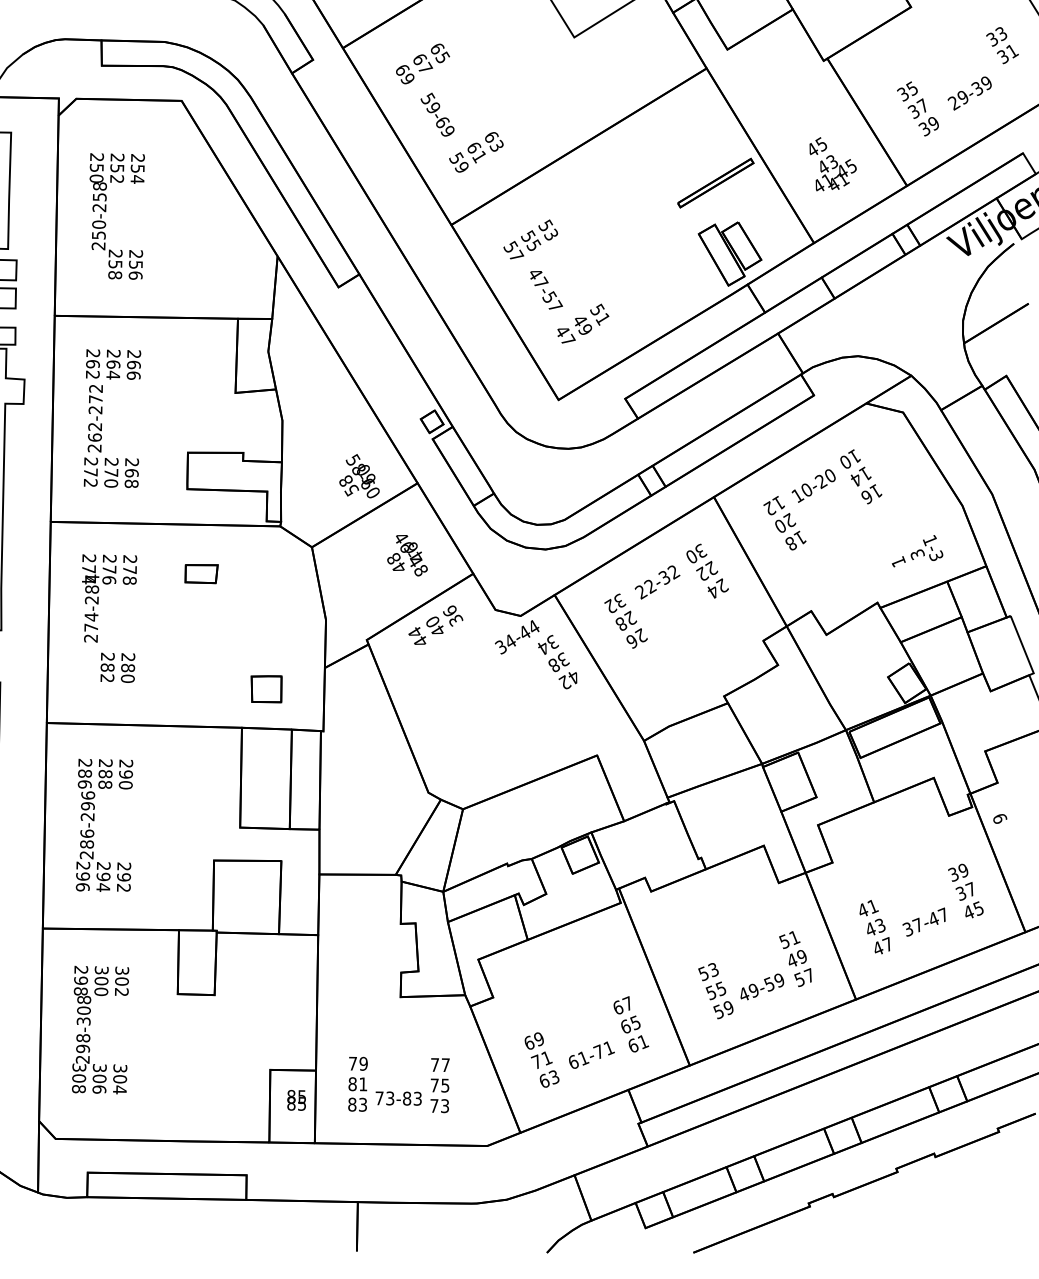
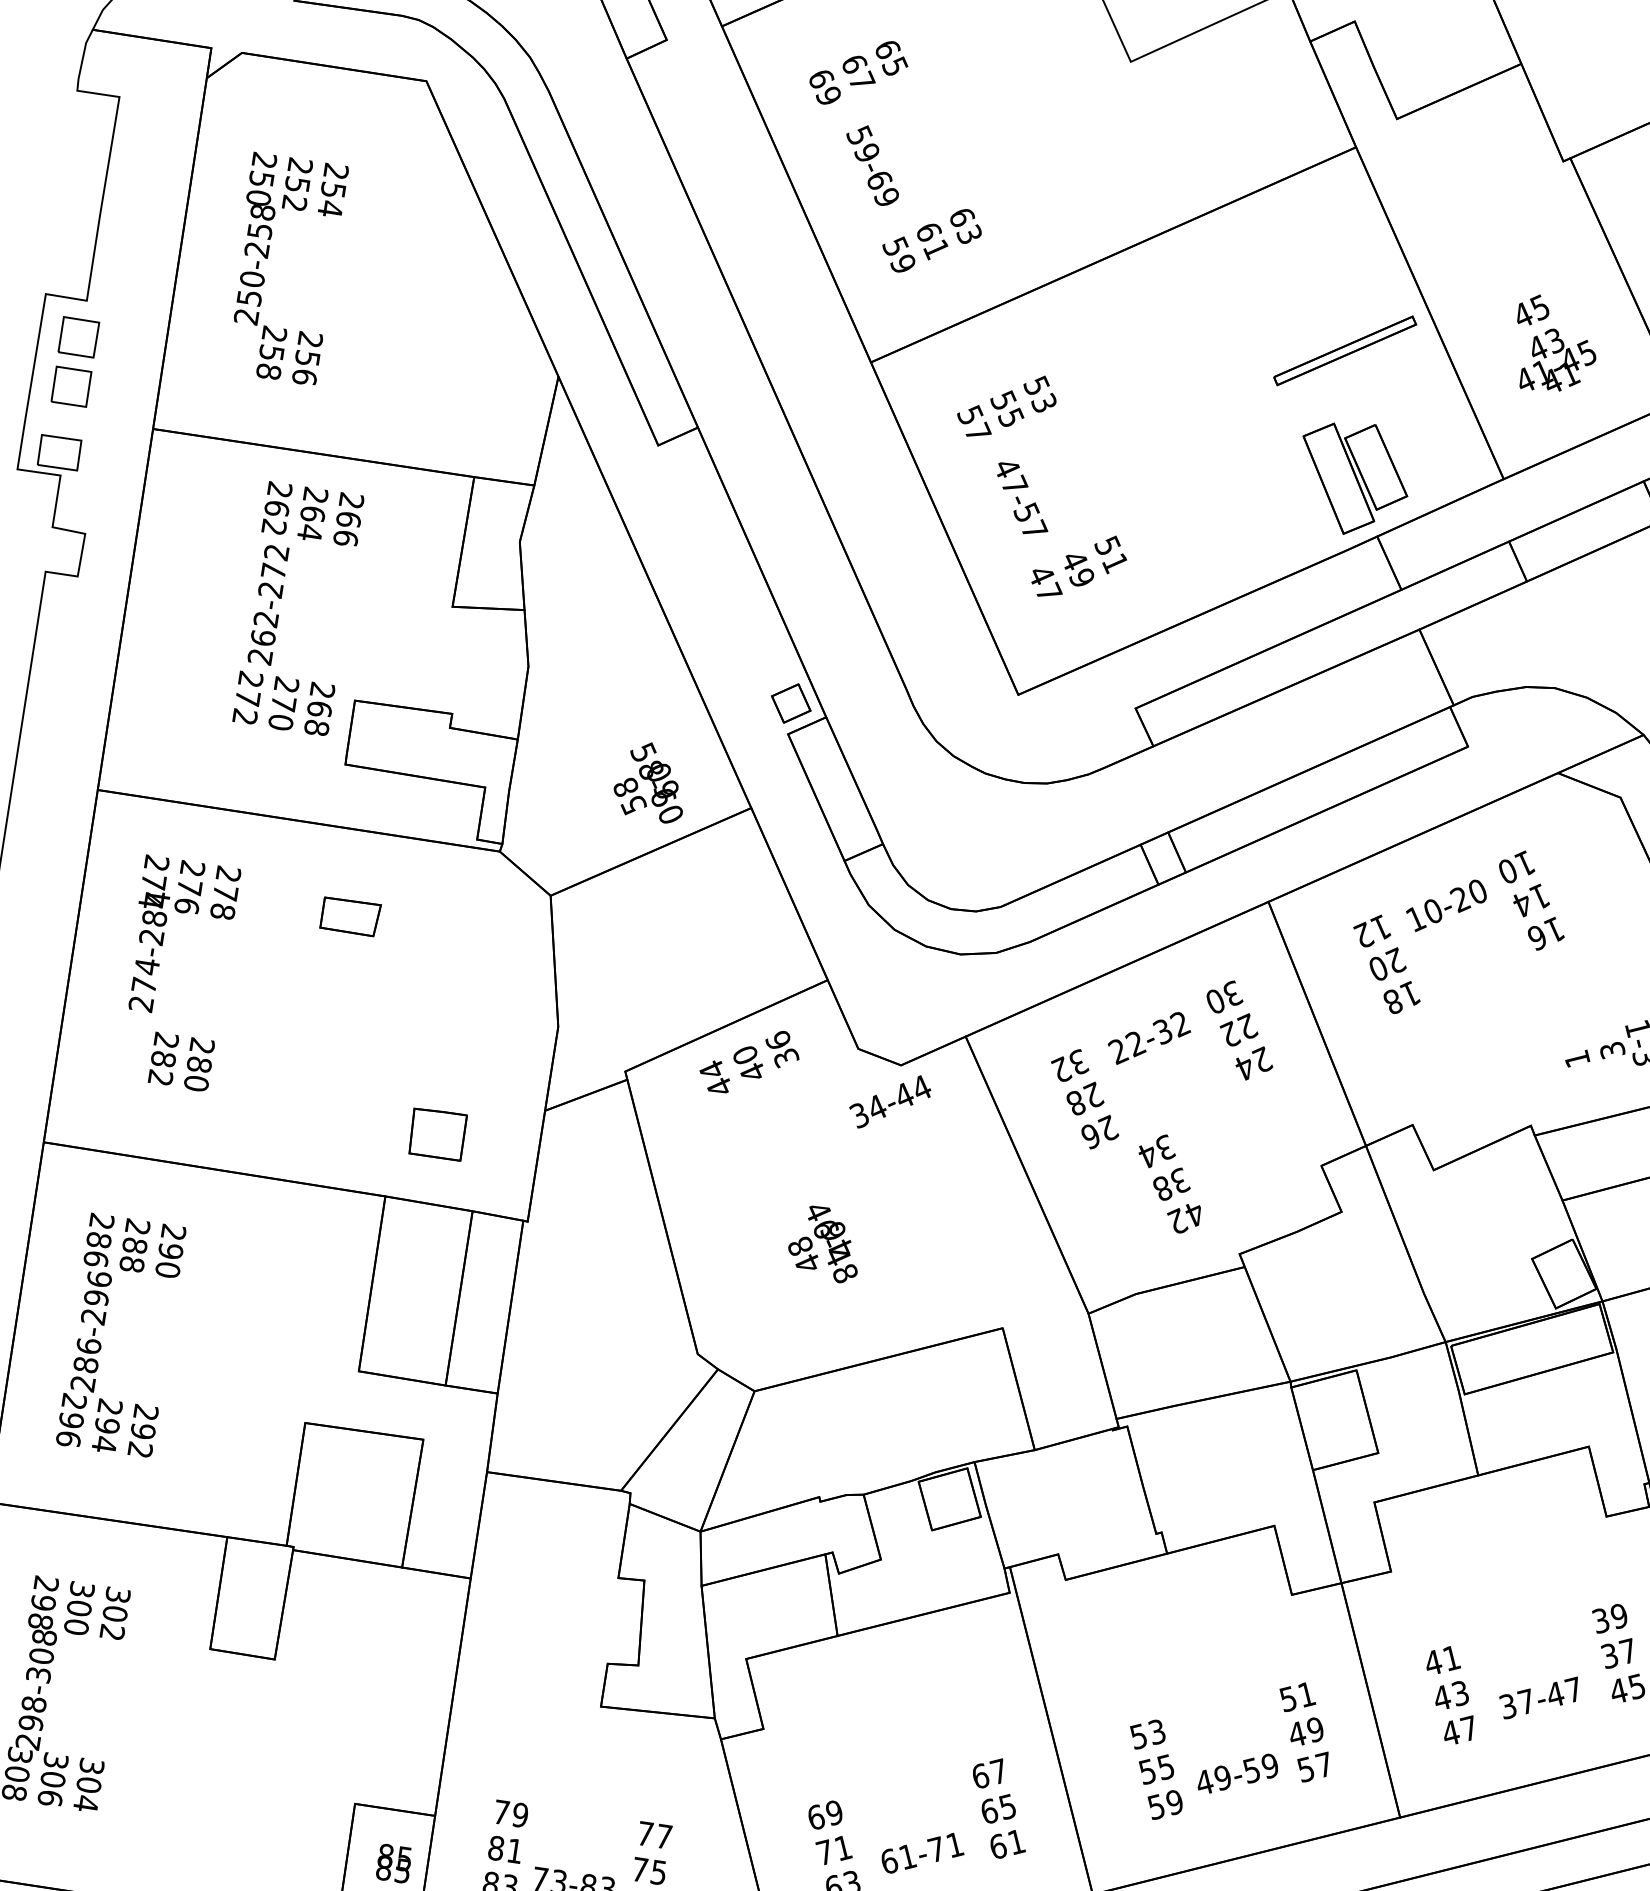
text: (112, 418) -> (298, 608), moved
text: (407, 555) -> (825, 1243), moved
text: (557, 661) -> (1169, 1182), moved

